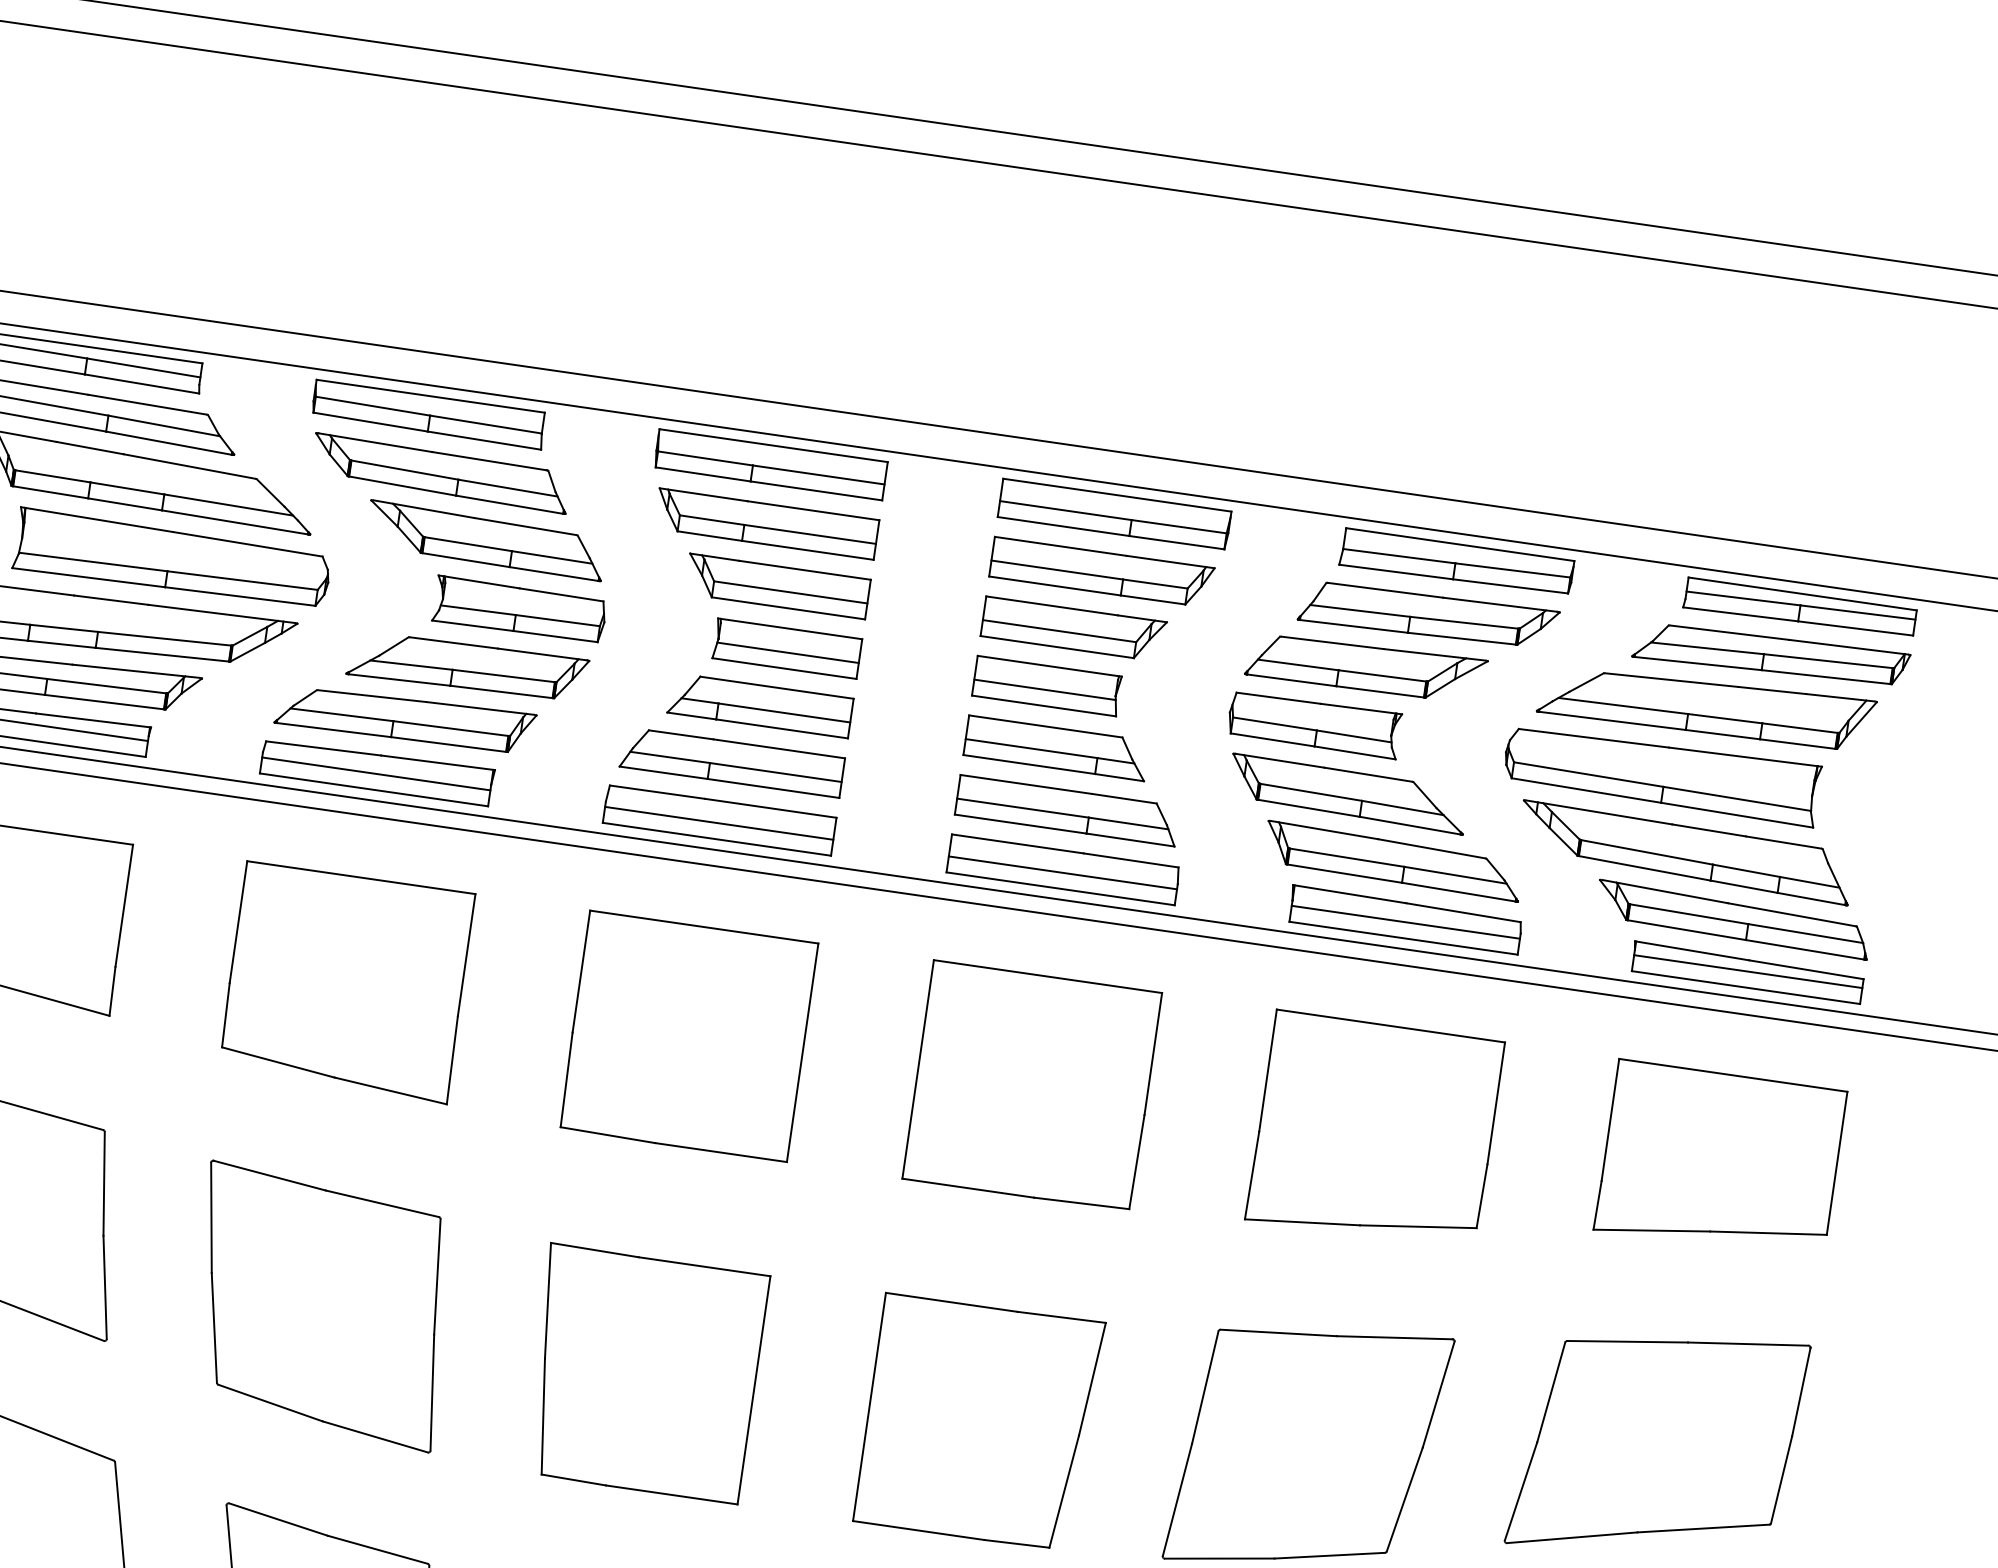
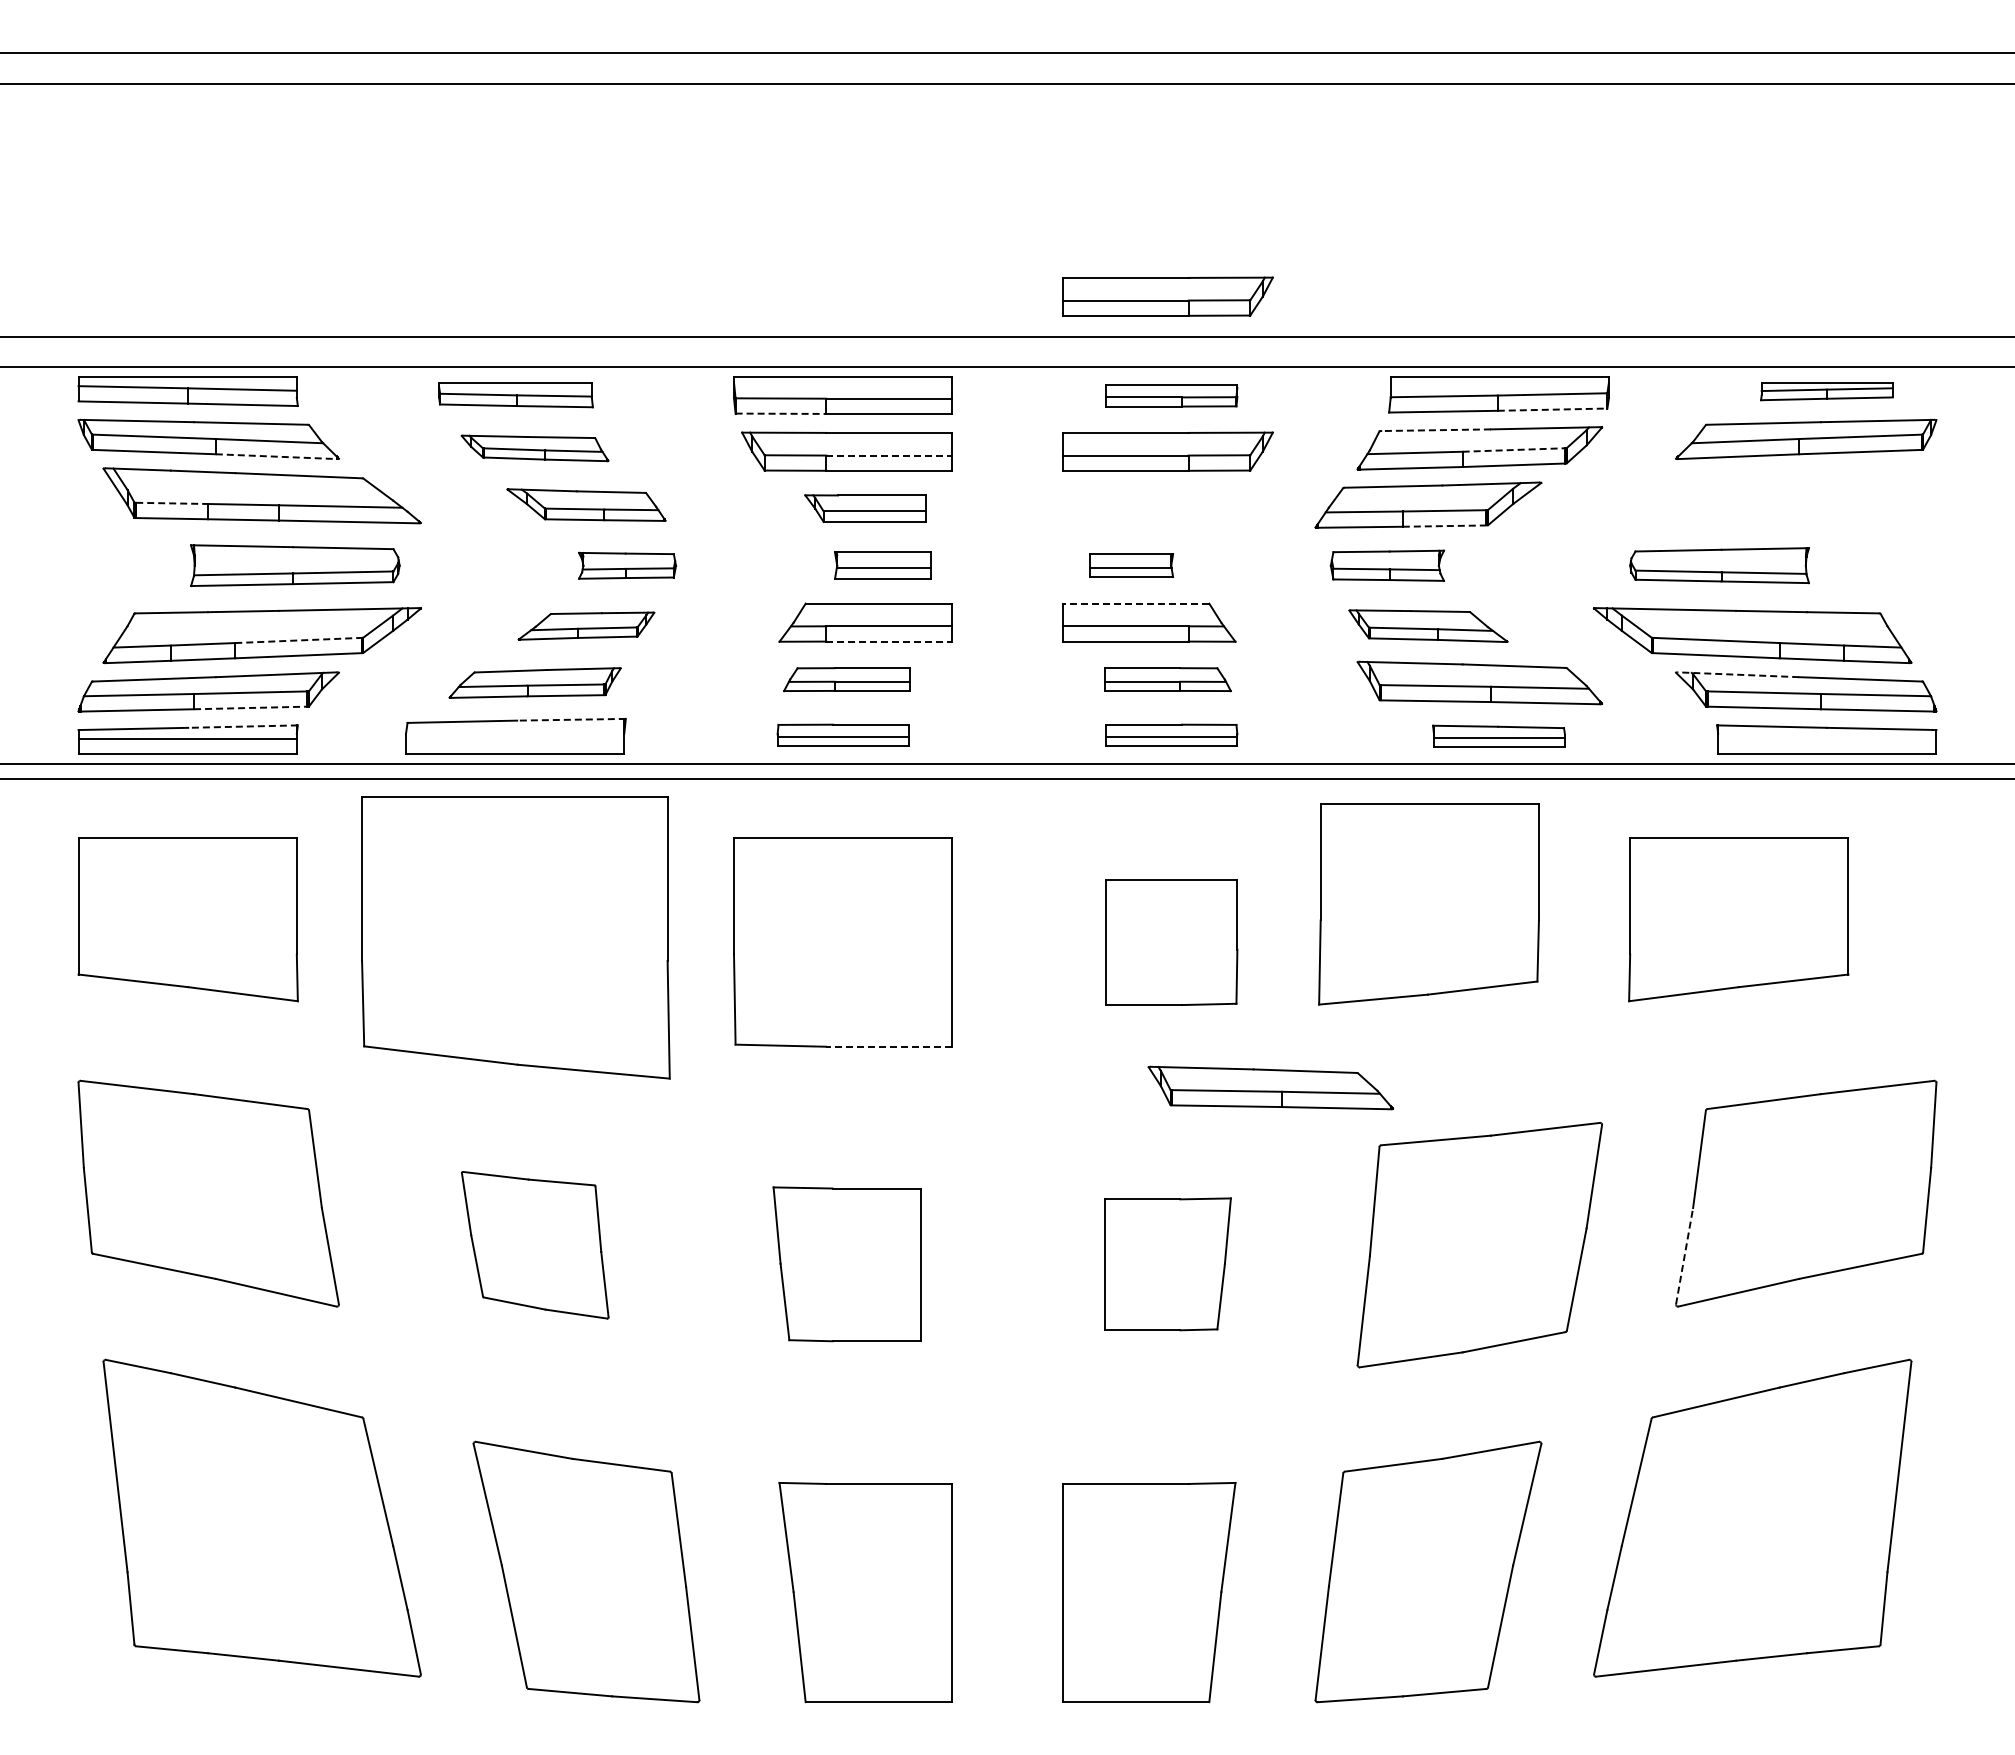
part: (1124, 410) -> (1167, 296), added
part: (428, 414) -> (515, 394), size x0.7
line: (169, 443) -> (276, 456), solid -> dashed
part: (440, 473) -> (534, 448), size x0.6
line: (703, 474) -> (781, 413), solid -> dashed
line: (53, 476) -> (172, 503), solid -> dashed
part: (1114, 514) -> (1171, 395), size x0.6
line: (810, 534) -> (889, 455), solid -> dashed
part: (486, 539) -> (586, 504), size x0.7
part: (172, 559) -> (295, 565), size x0.7
part: (777, 586) -> (865, 508), size x0.7
line: (1510, 586) -> (1552, 409), solid -> dashed
line: (1386, 590) -> (1436, 430), solid -> dashed
part: (1799, 608) -> (1826, 391), size x0.6
part: (519, 609) -> (627, 565), size x0.6
line: (1464, 623) -> (1514, 450), solid -> dashed
part: (1074, 628) -> (1149, 508), removed
line: (165, 638) -> (299, 640), solid -> dashed
part: (786, 648) -> (882, 565), size x0.7
part: (467, 666) -> (586, 625), size x0.6
part: (1046, 685) -> (1131, 565), size x0.6
line: (1379, 692) -> (1444, 526), solid -> dashed
line: (104, 701) -> (250, 707), solid -> dashed
part: (1706, 706) -> (1752, 495), removed
part: (406, 718) -> (535, 682), size x0.7
line: (94, 720) -> (243, 726), solid -> dashed
part: (1314, 724) -> (1387, 565), size x0.7
line: (1045, 726) -> (1135, 603), solid -> dashed
line: (782, 728) -> (889, 641), solid -> dashed
line: (438, 762) -> (571, 719), solid -> dashed
part: (731, 762) -> (846, 679), size x0.6
line: (376, 773) -> (515, 738), removed
part: (1661, 774) -> (1719, 565), size x0.6
part: (1348, 793) -> (1428, 625), size x0.7
part: (1067, 810) -> (1167, 679), size x0.6
part: (719, 820) -> (842, 735), size x0.6
part: (1063, 869) -> (1171, 735), size x0.6
line: (1665, 891) -> (1738, 674), solid -> dashed
part: (1404, 918) -> (1498, 735), size x0.6
line: (1748, 971) -> (1827, 738), removed
part: (346, 983) -> (515, 938), size x1.4
part: (1031, 1086) -> (1171, 942), size x0.6
part: (1374, 1131) -> (1428, 904), moved
line: (721, 1152) -> (889, 1046), solid -> dashed
part: (1720, 1160) -> (1738, 919), moved
part: (1113, 1252) -> (1270, 1087), added
part: (321, 1307) -> (535, 1245), size x0.6
part: (643, 1373) -> (846, 1264), size x0.7
part: (979, 1422) -> (1167, 1264), size x0.6
line: (1520, 1491) -> (1684, 1256), solid -> dashed

